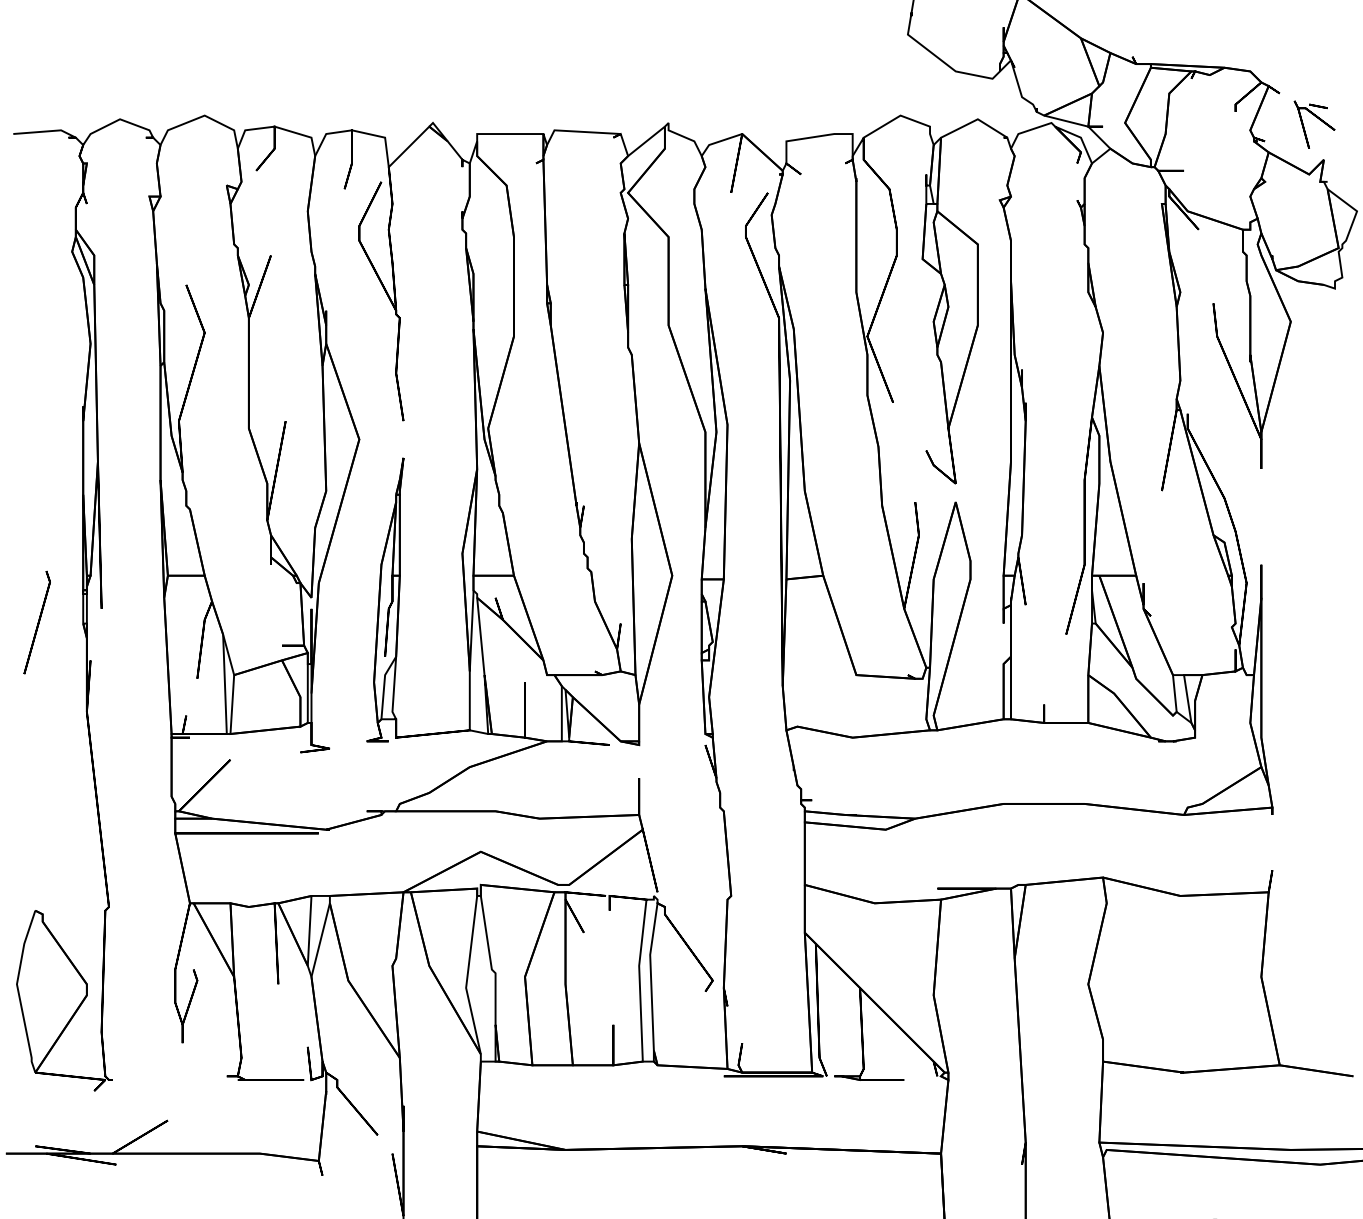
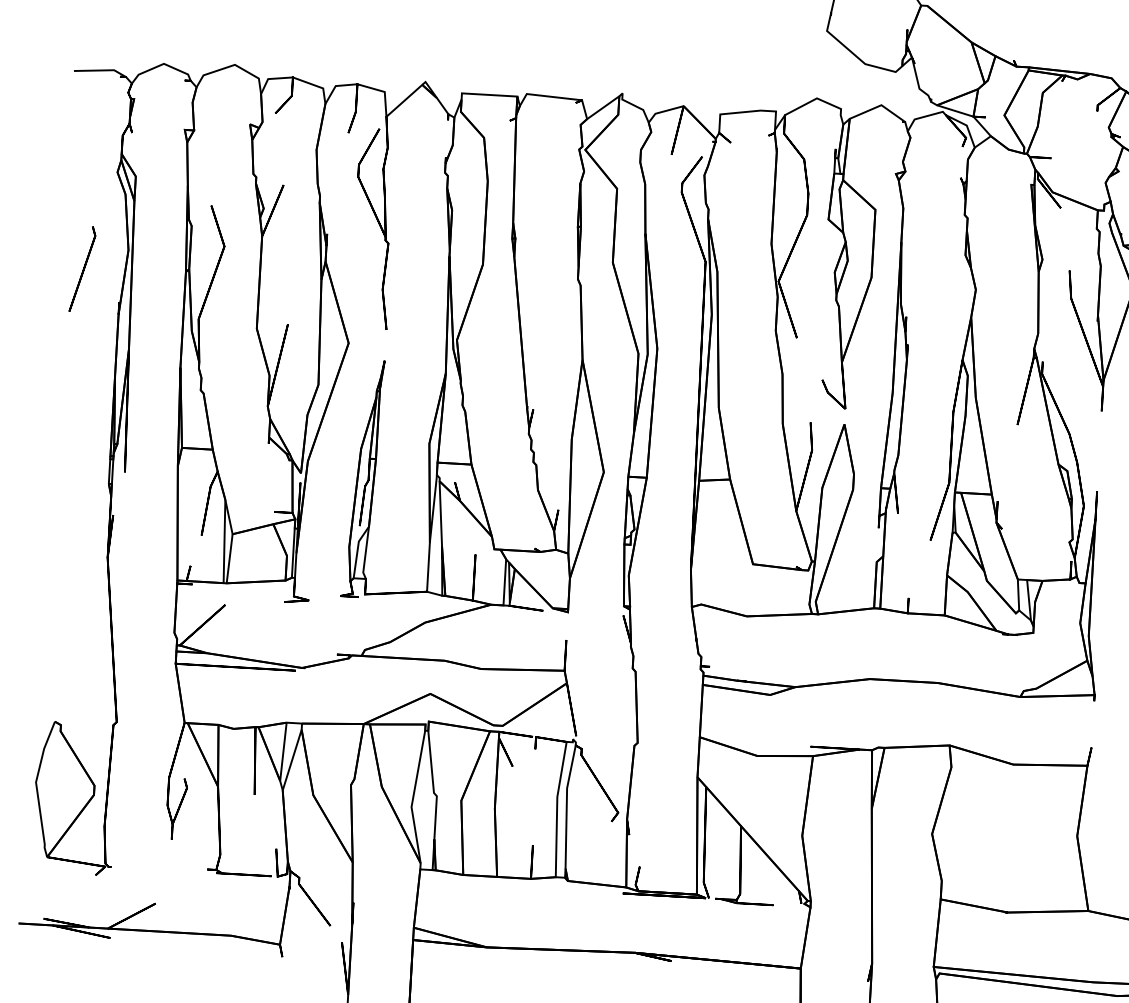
part: (36, 622) -> (82, 269), moved

